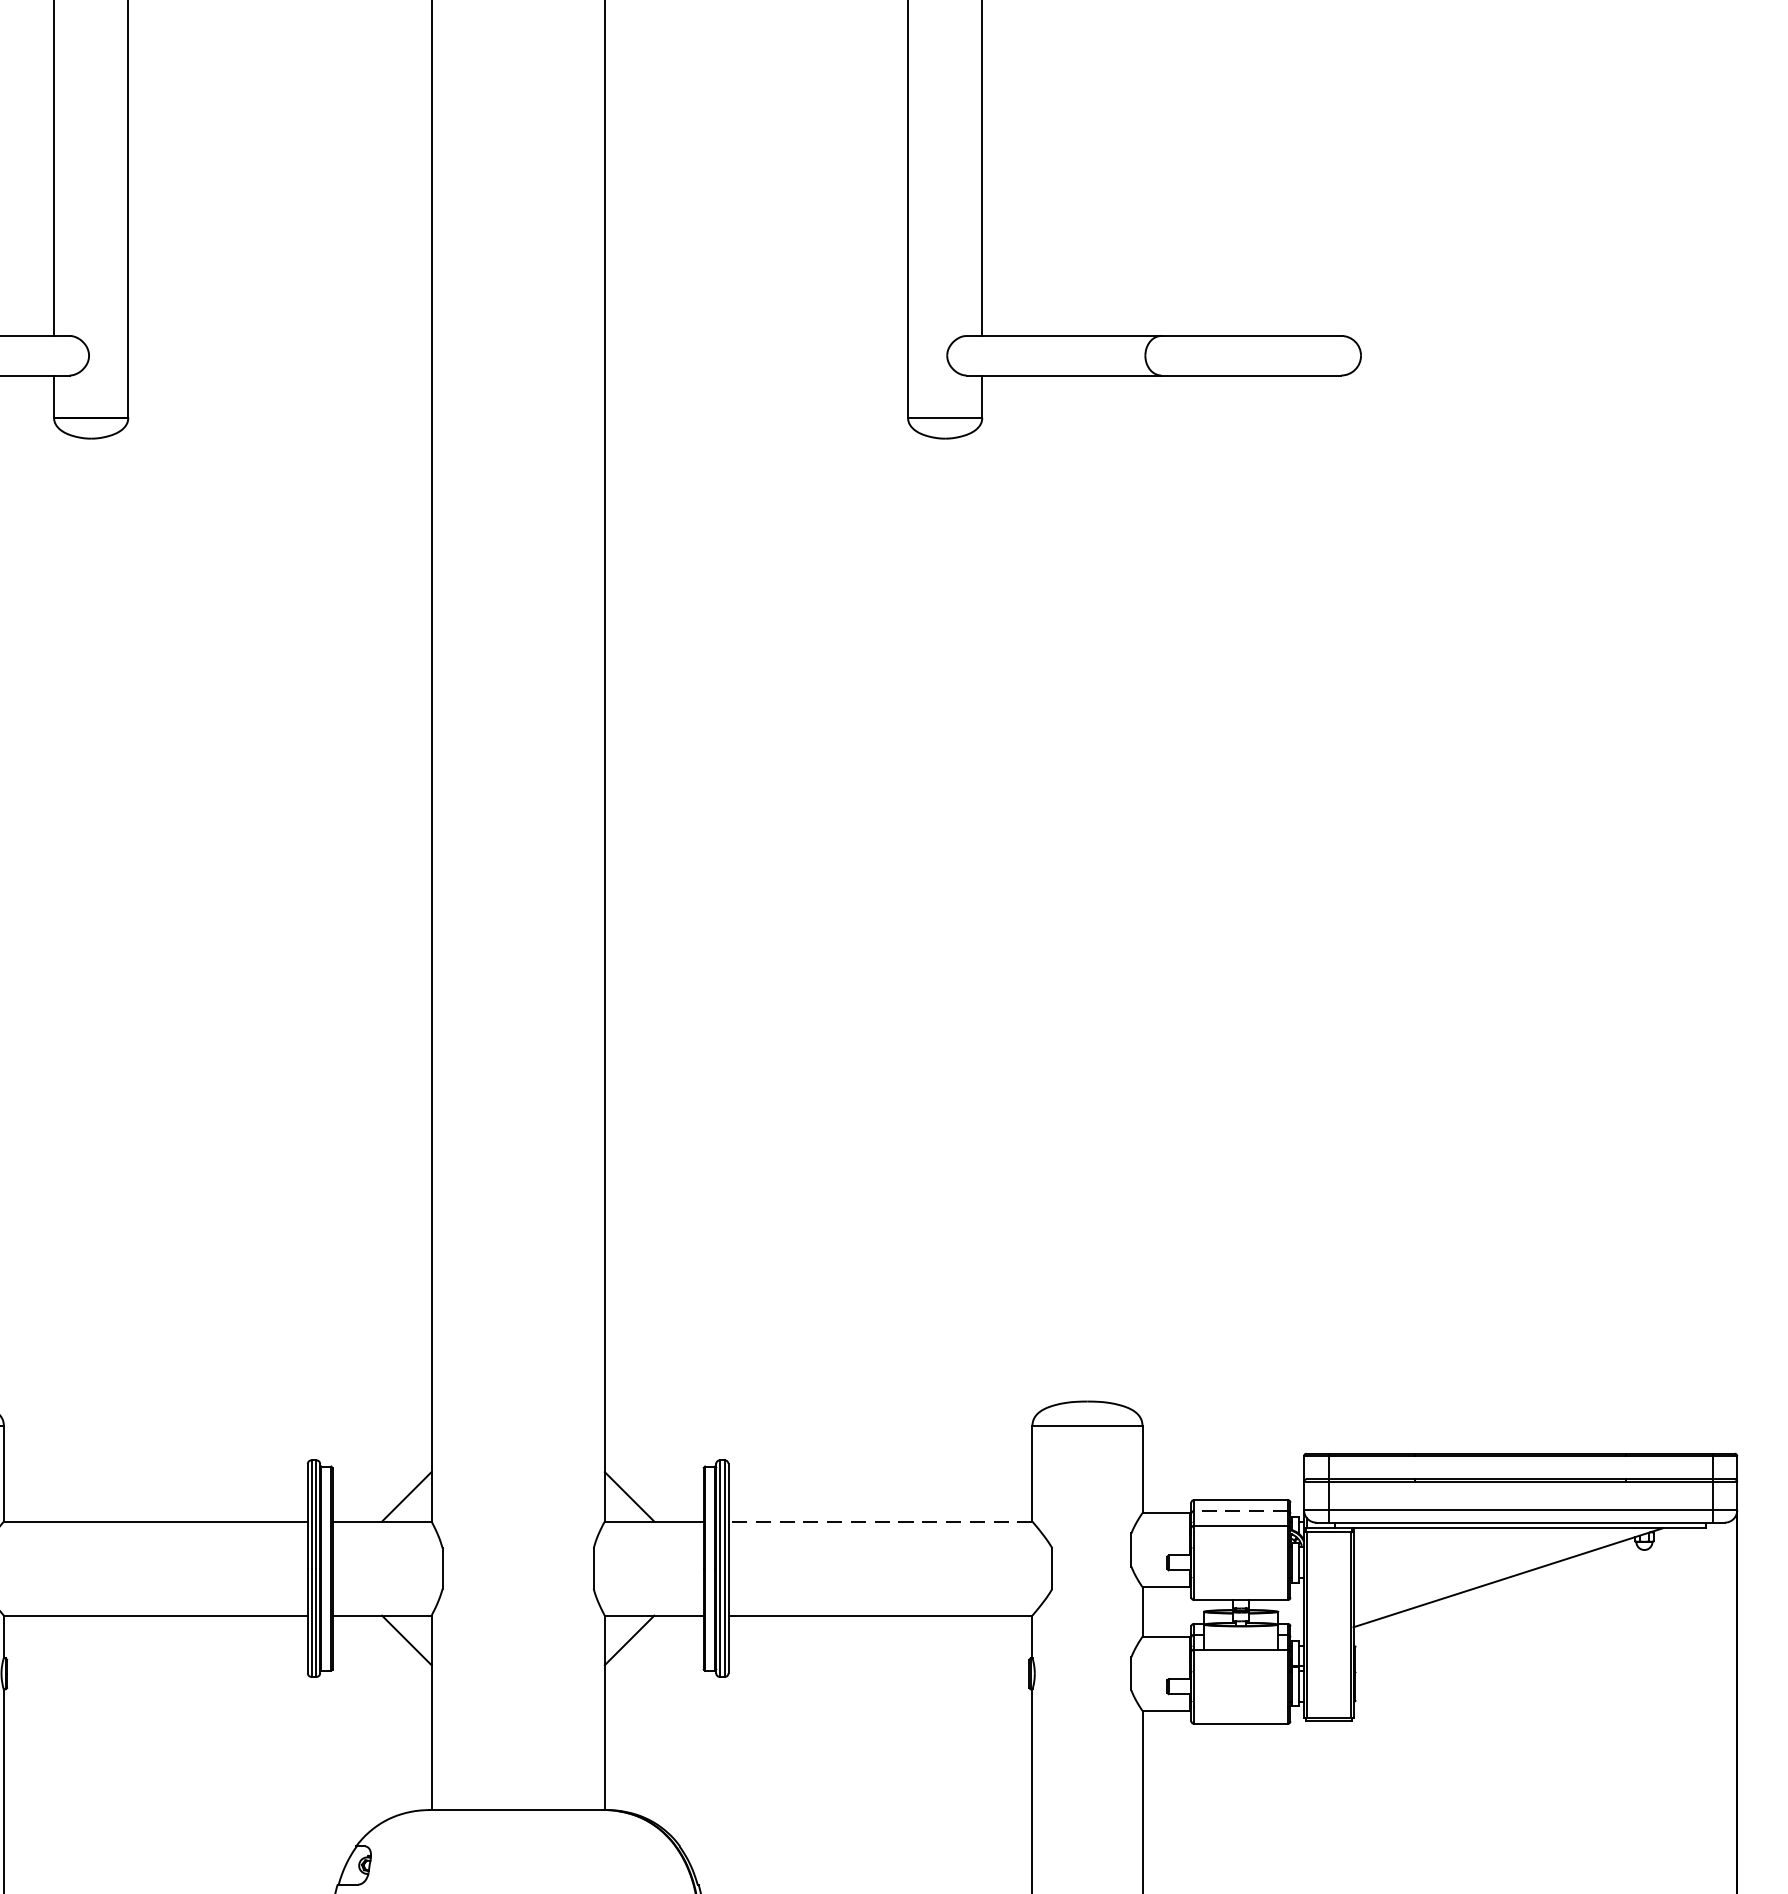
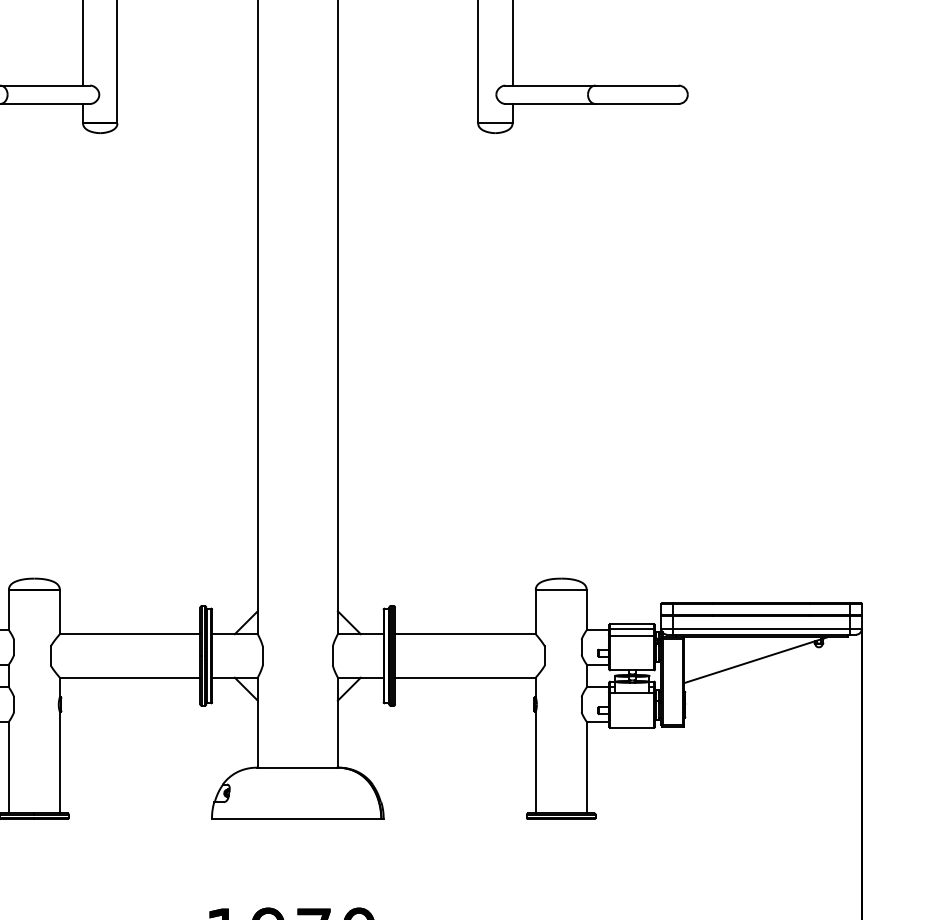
line: (1241, 1511) -> (632, 629), dashed -> solid
line: (878, 1522) -> (464, 634), dashed -> solid

